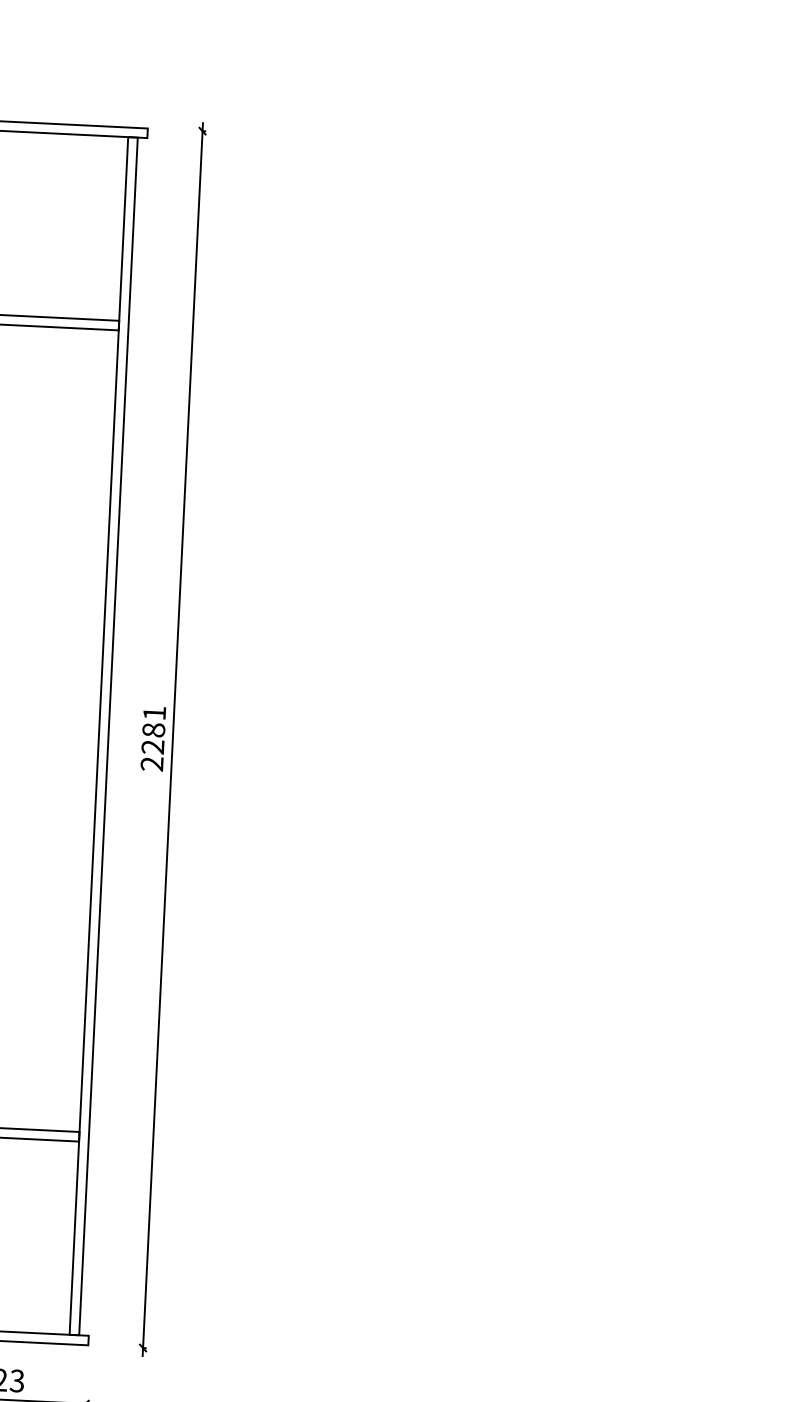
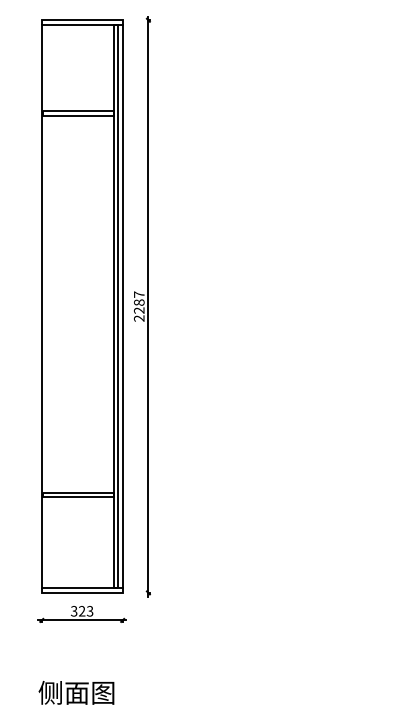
text: (155, 712) -> (139, 294), 2281 -> 2287
line: (117, 736) -> (122, 306), added

